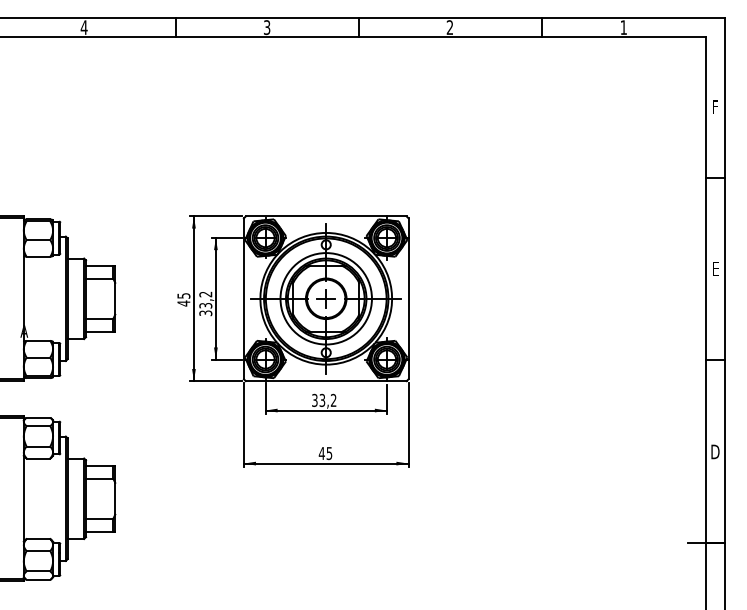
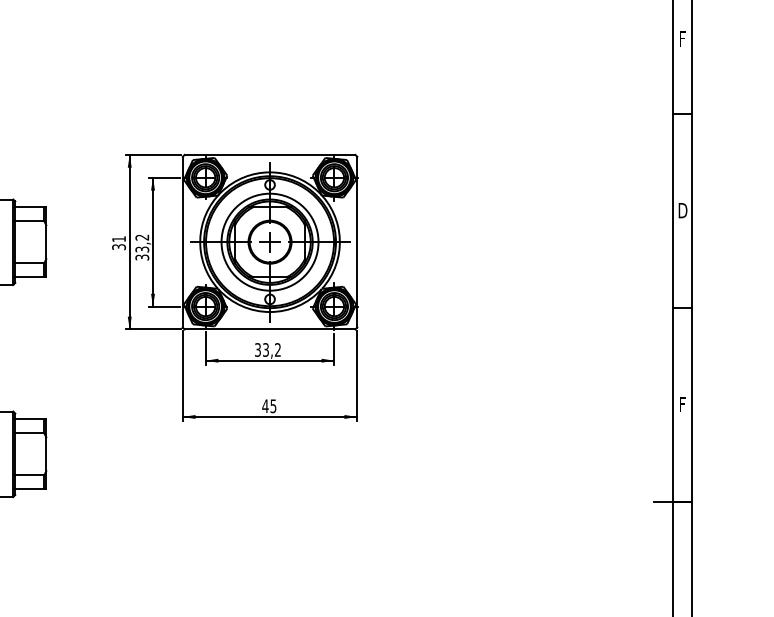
text: (715, 268) -> (682, 210), E -> D
text: (183, 299) -> (118, 242), 45 -> 31
text: (715, 451) -> (682, 404), D -> F

